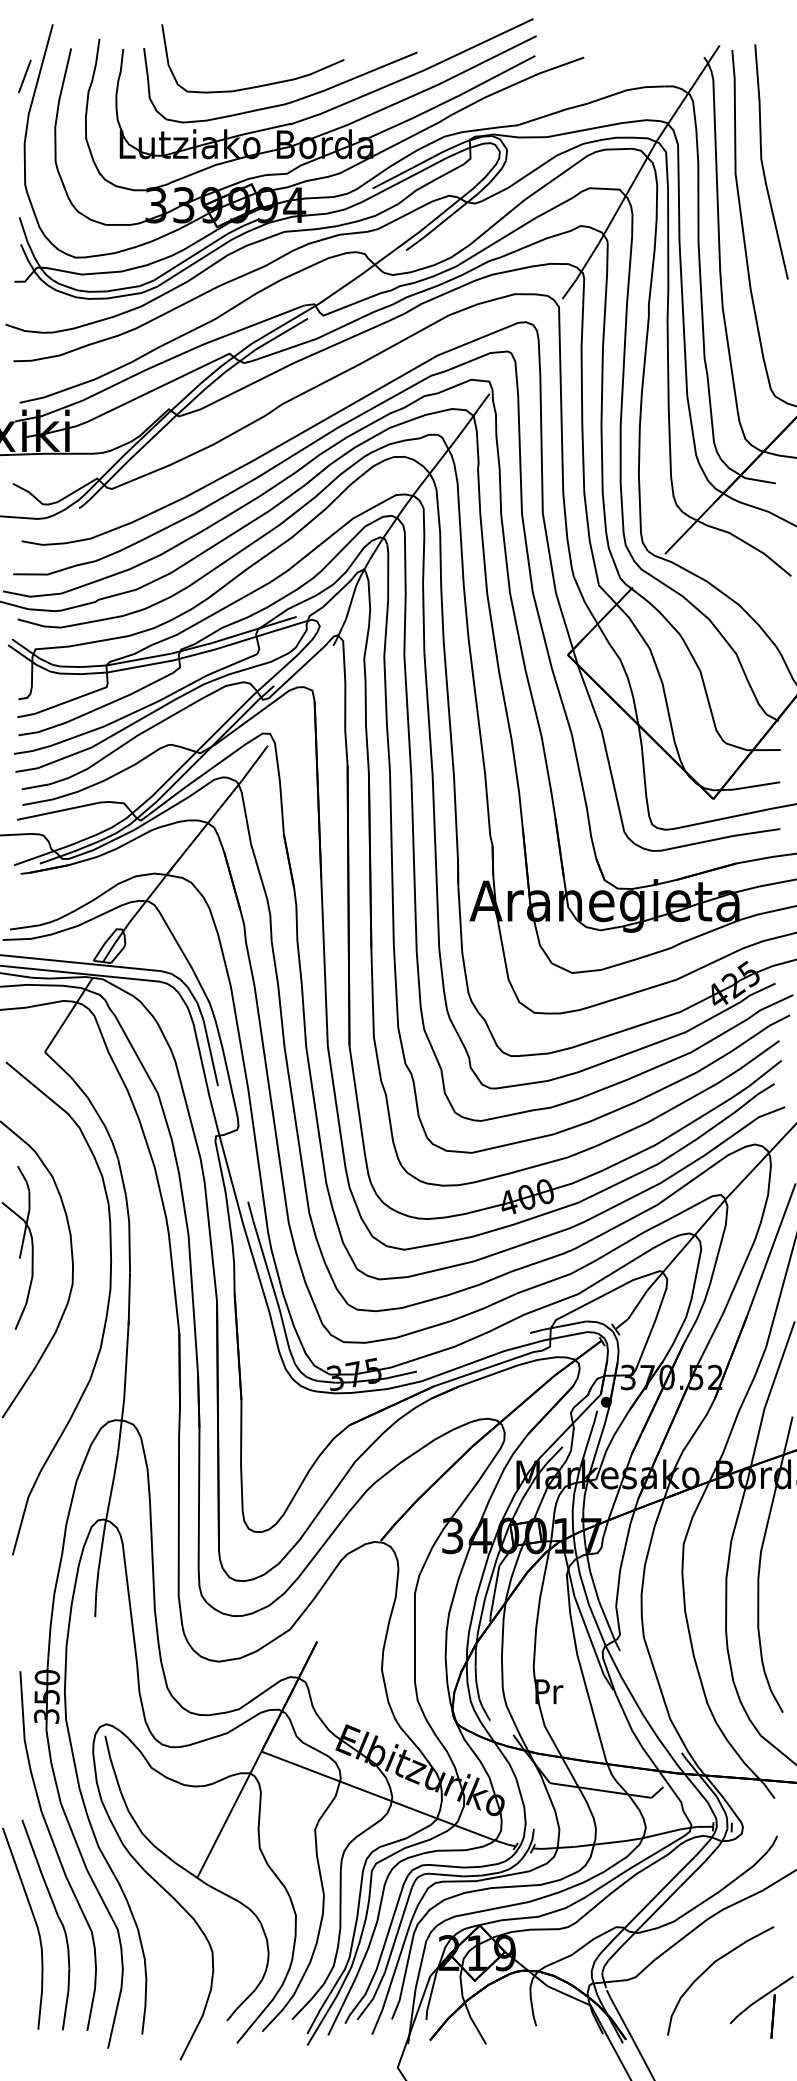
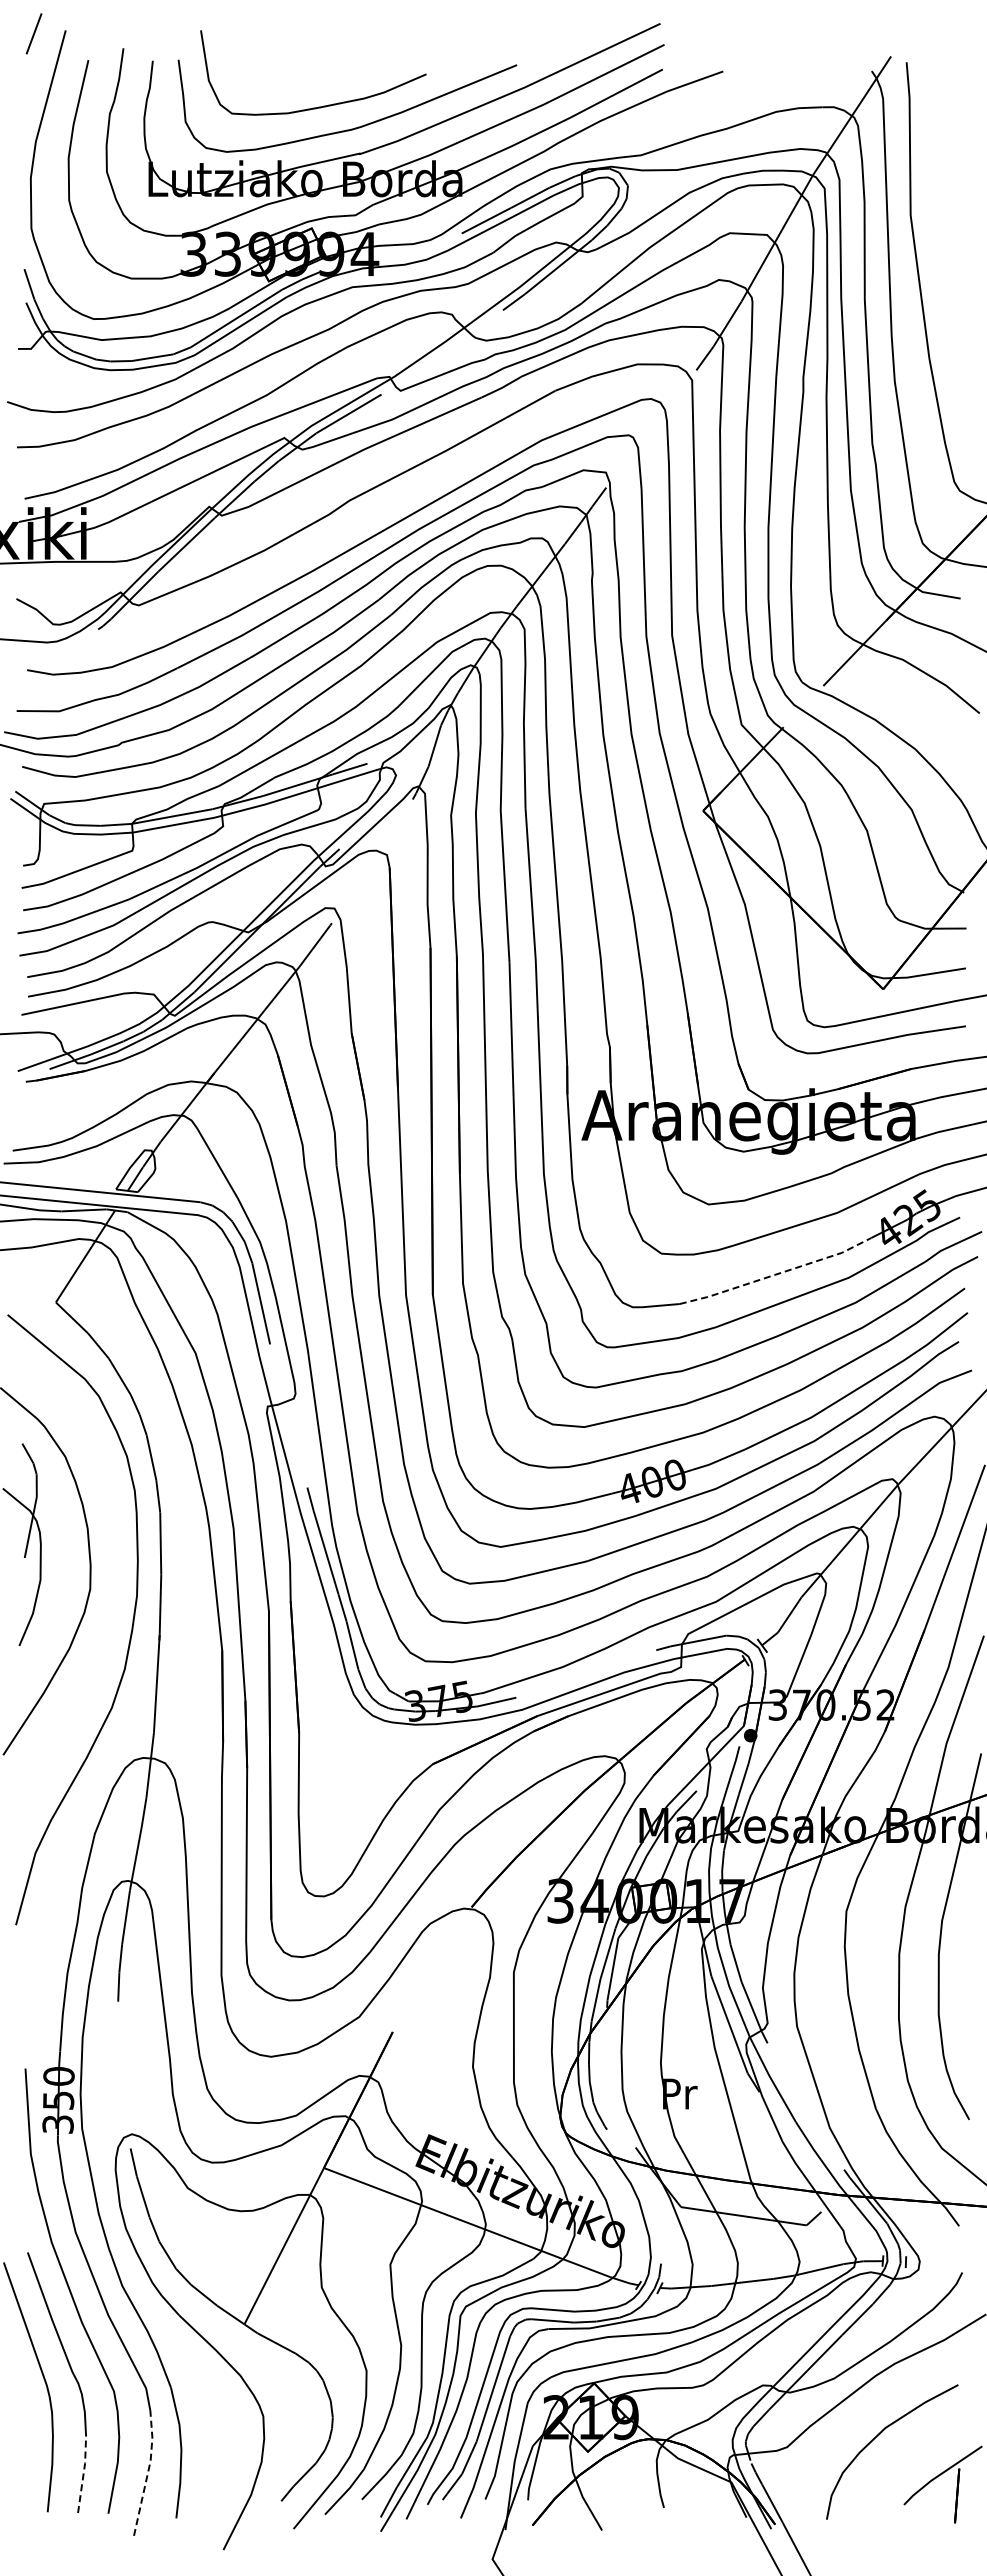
line: (24, 76) -> (33, 33), moved
line: (762, 161) -> (944, 200), removed
line: (627, 1029) -> (776, 1274), solid -> dashed
line: (119, 1997) -> (148, 2472), solid -> dashed
line: (67, 1999) -> (83, 2474), solid -> dashed

